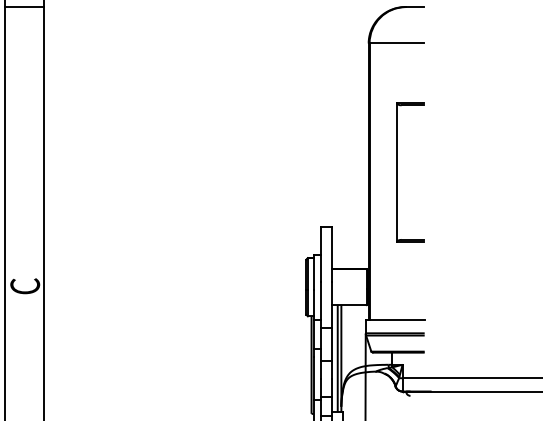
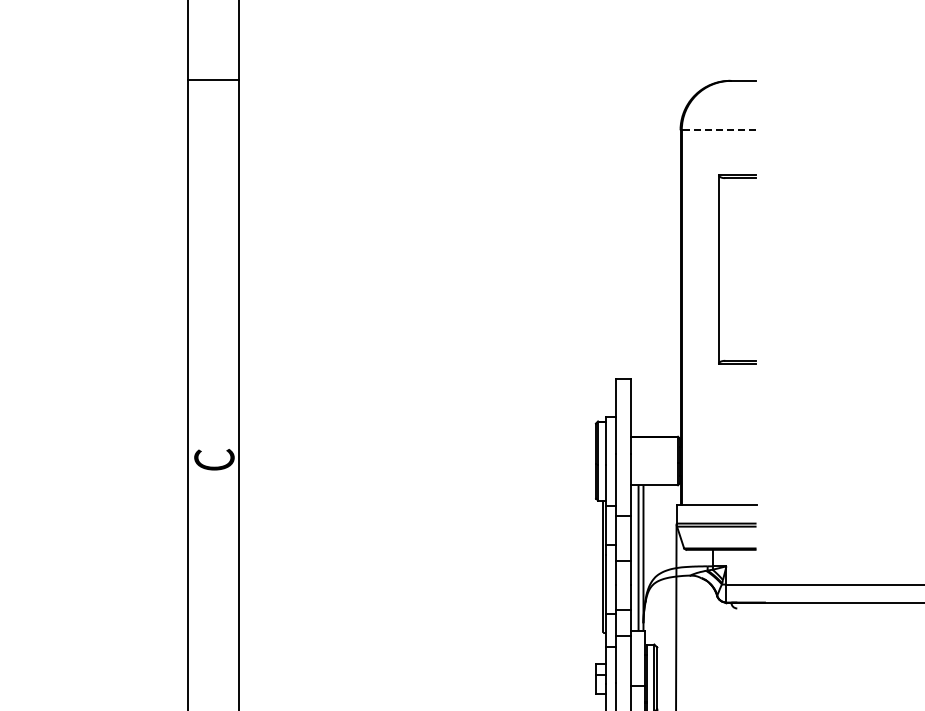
line: (396, 43) -> (718, 130), solid -> dashed
part: (397, 172) -> (719, 269), moved

